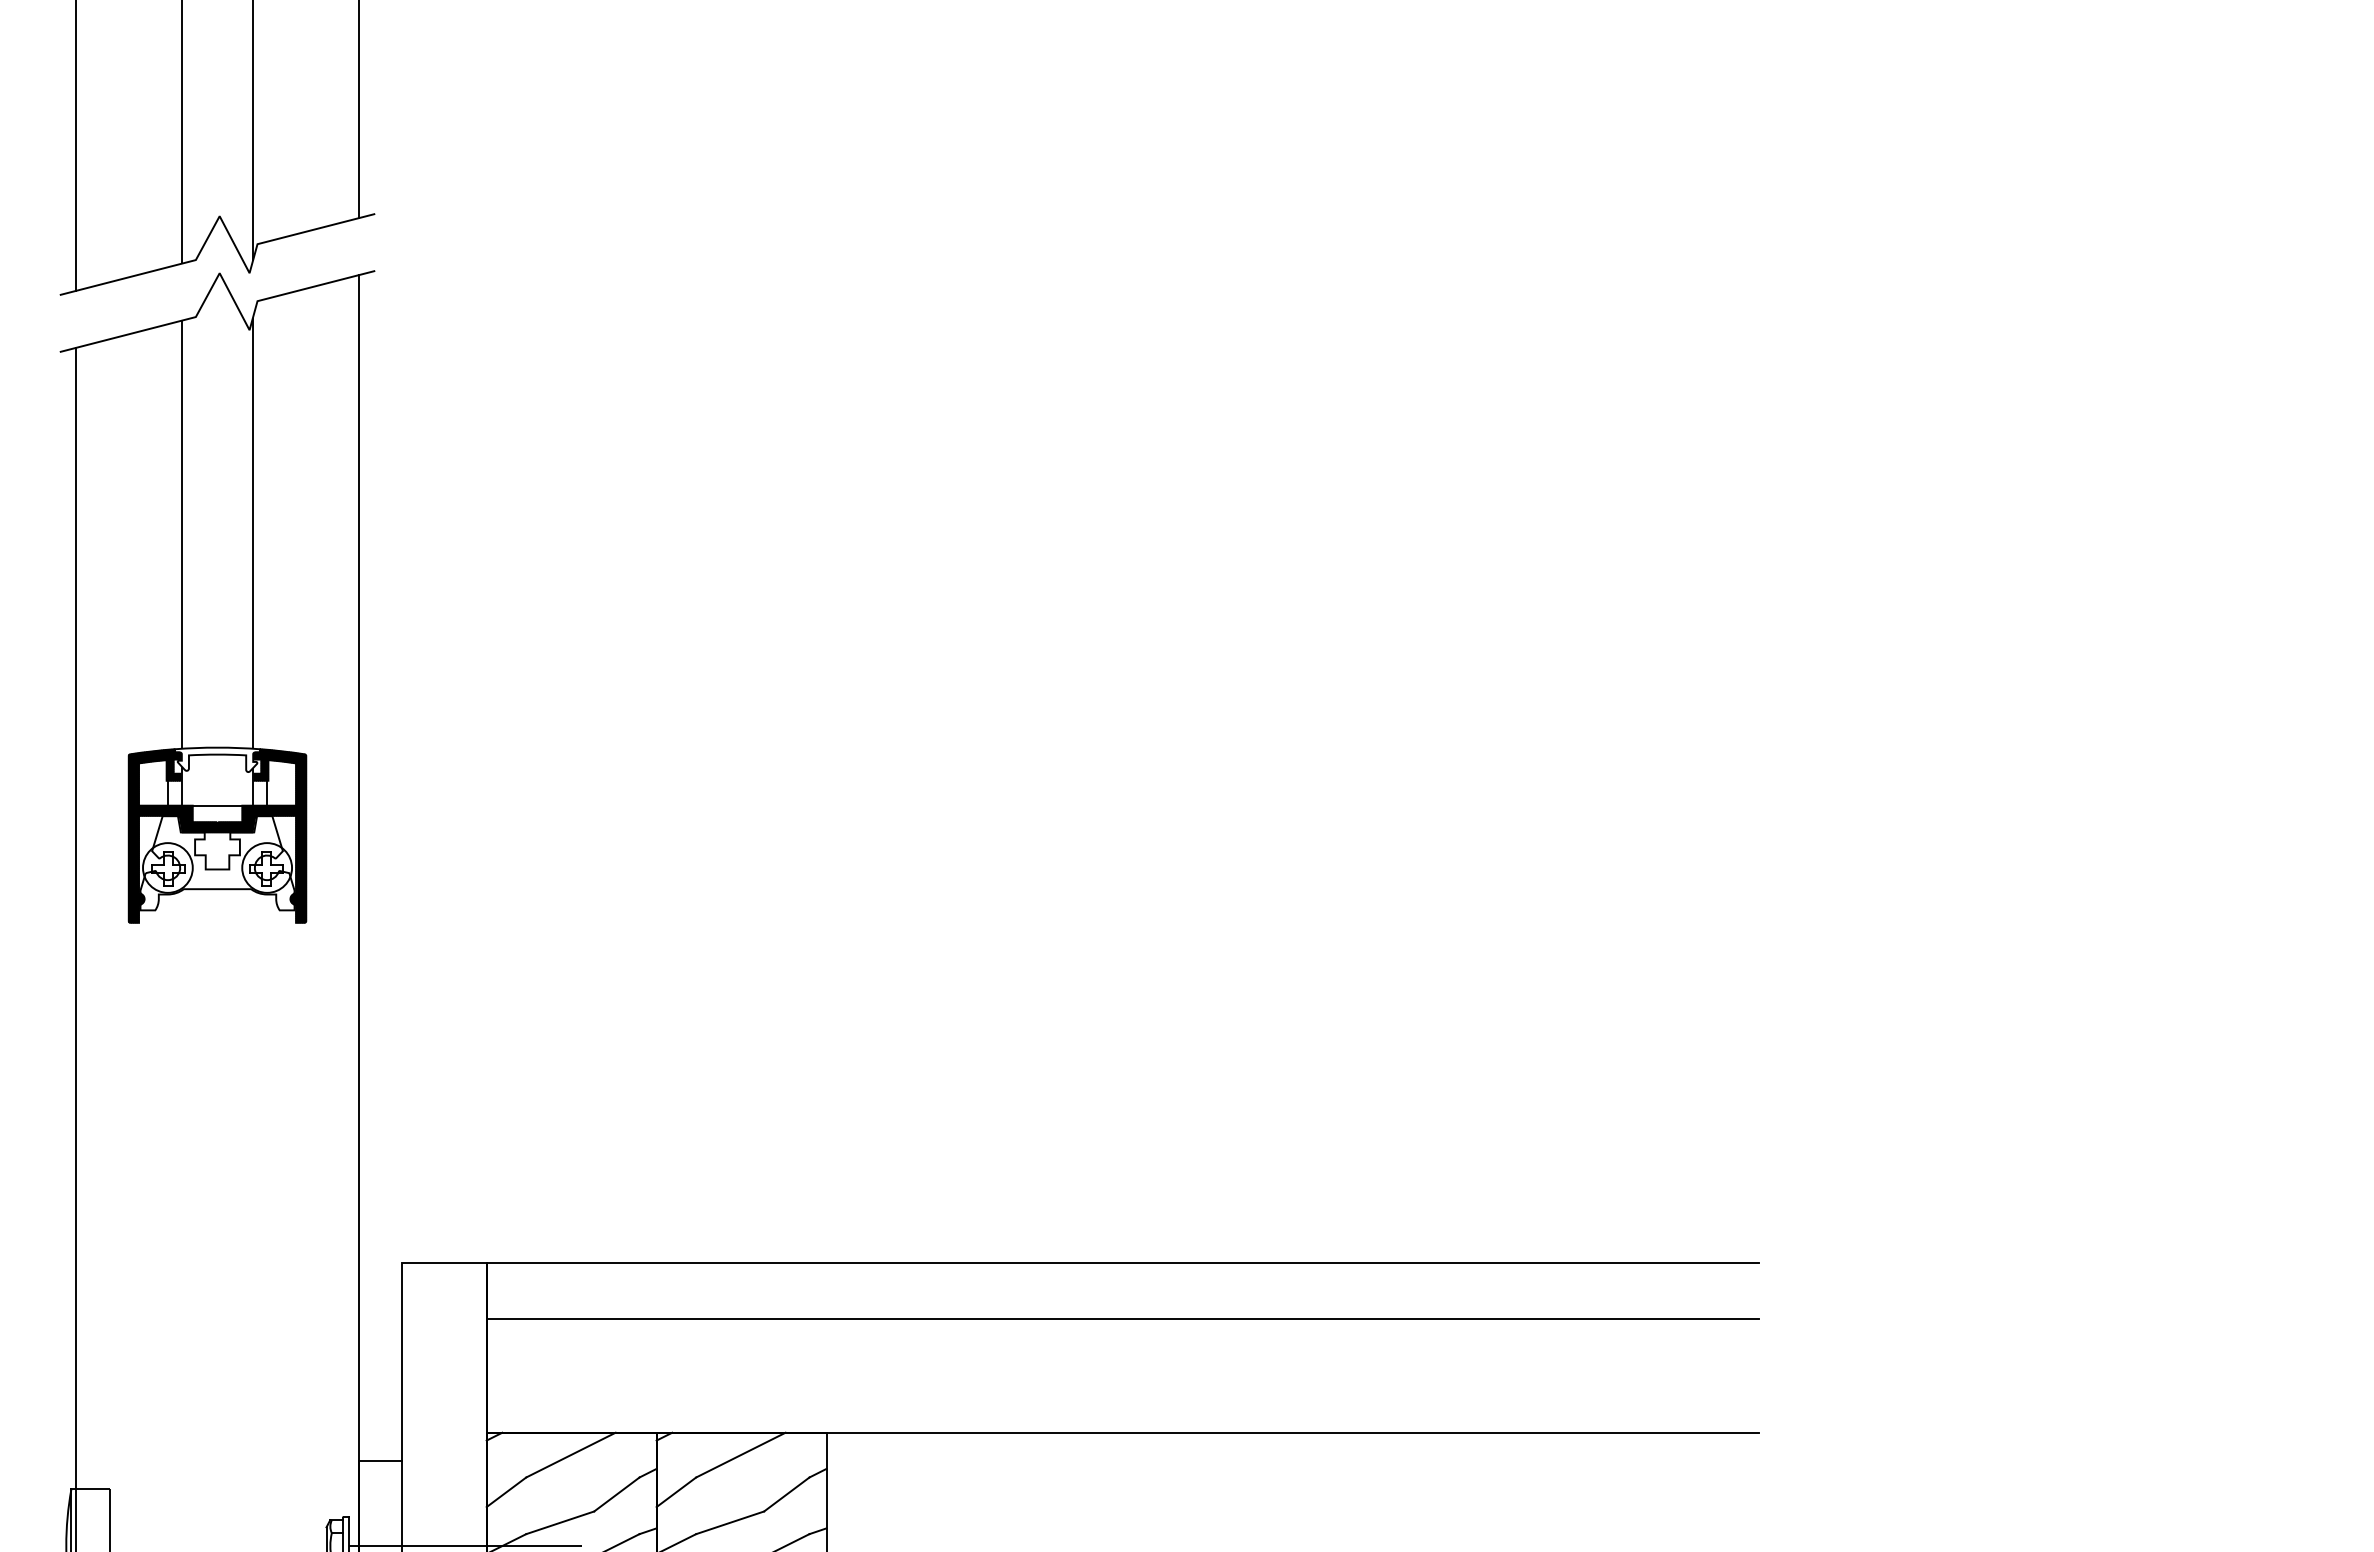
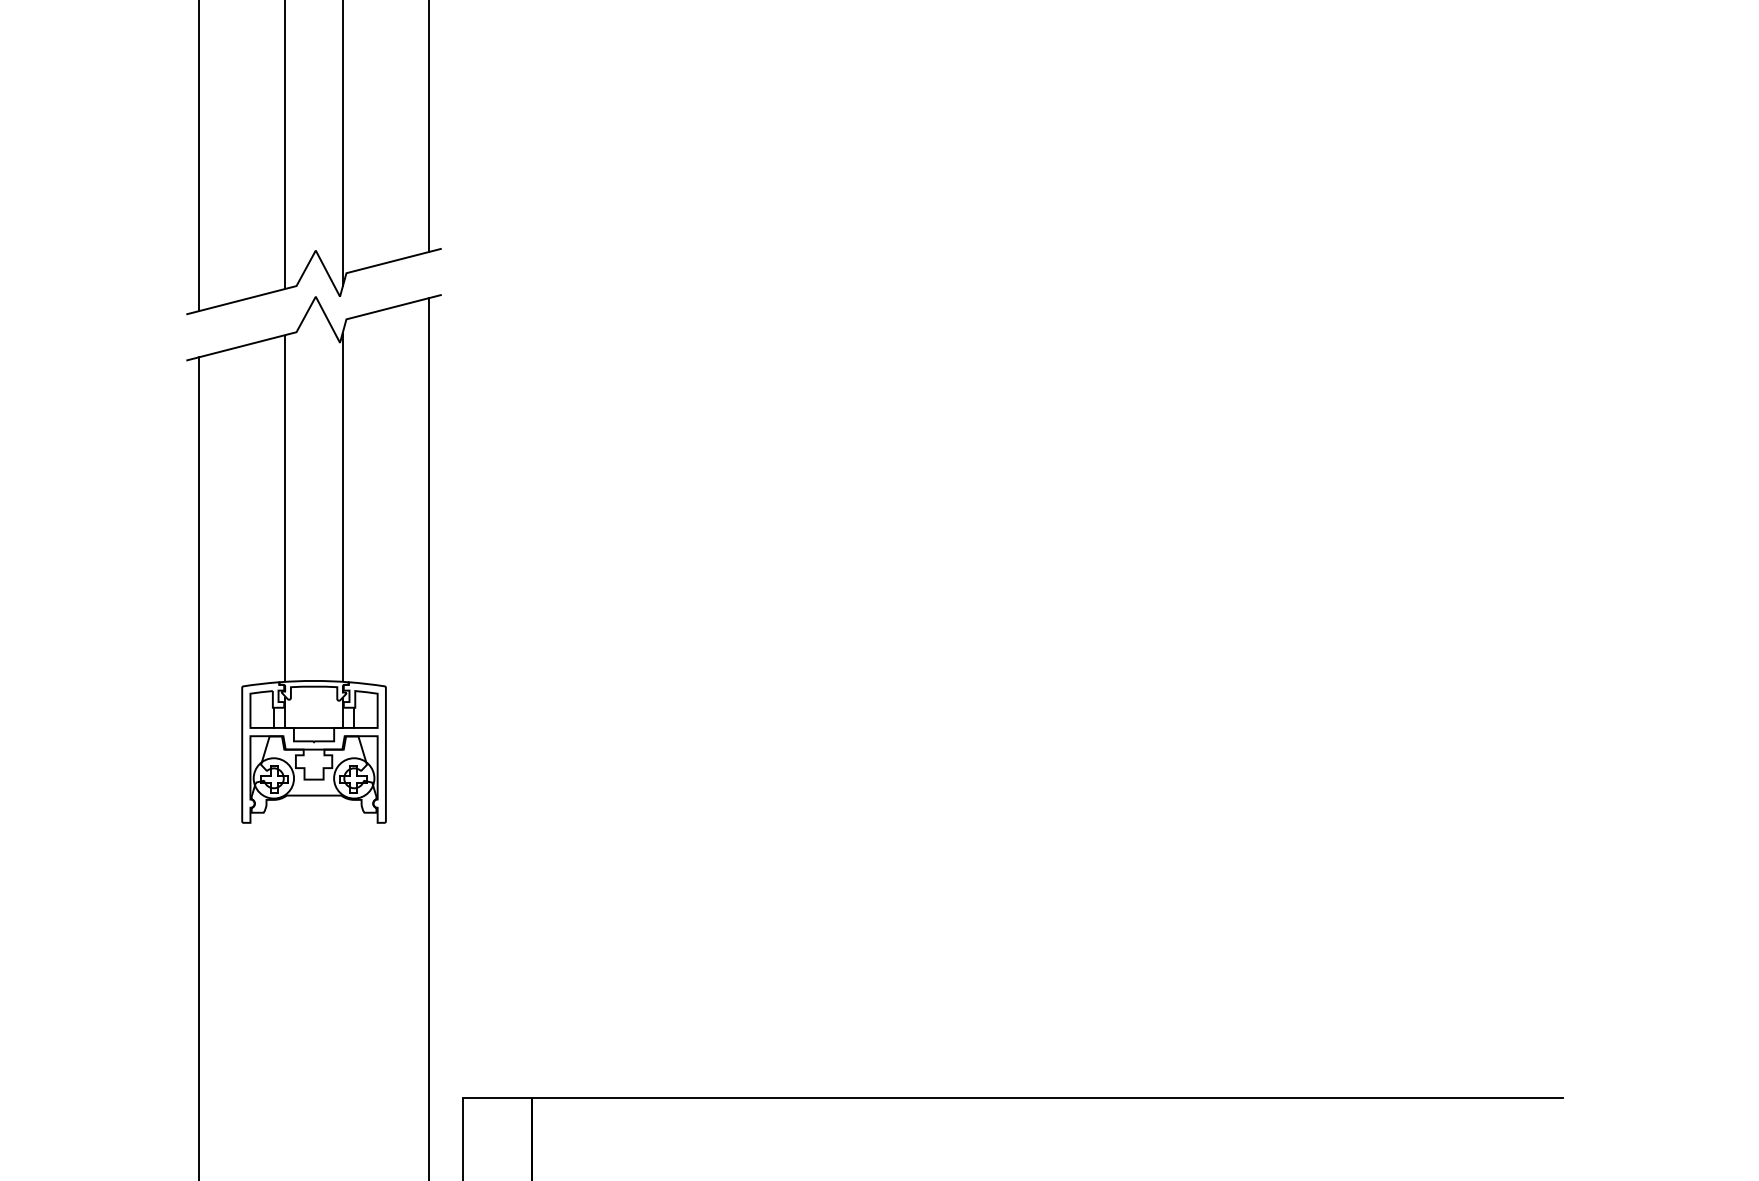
hatch: (217, 835) -> (314, 752), removed
line: (1122, 1319) -> (1047, 1144), removed

